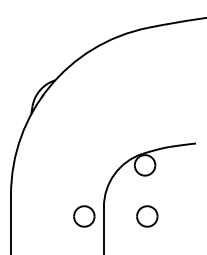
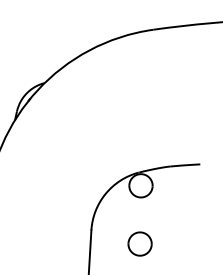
part: (84, 216) -> (68, 239), removed

